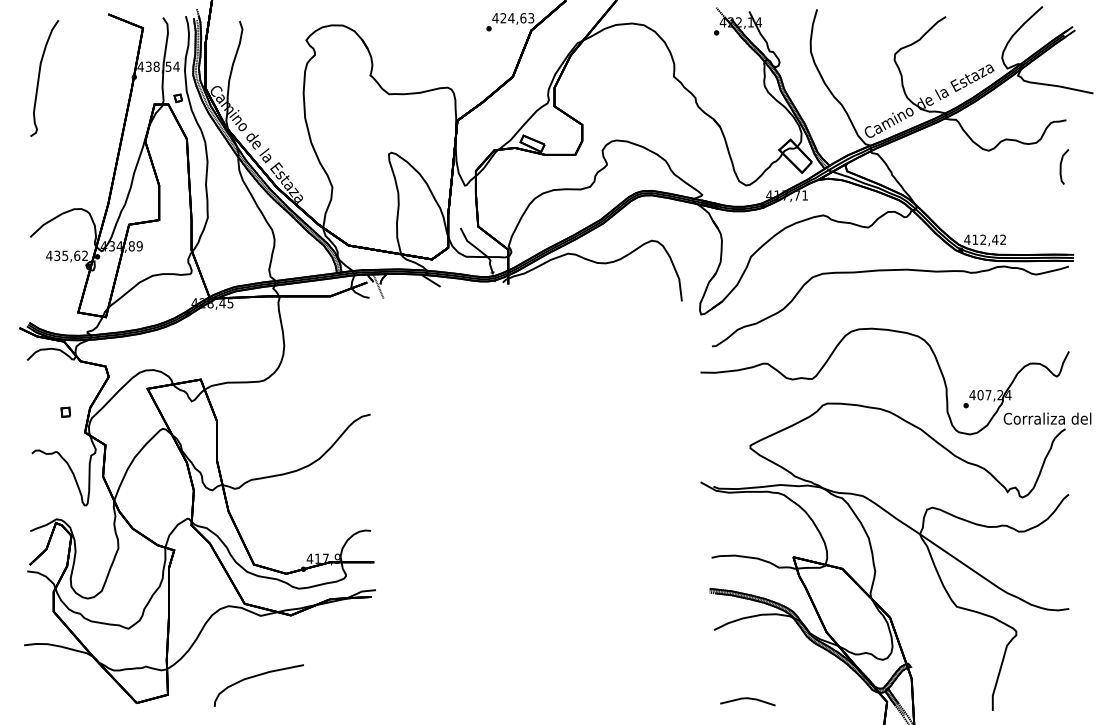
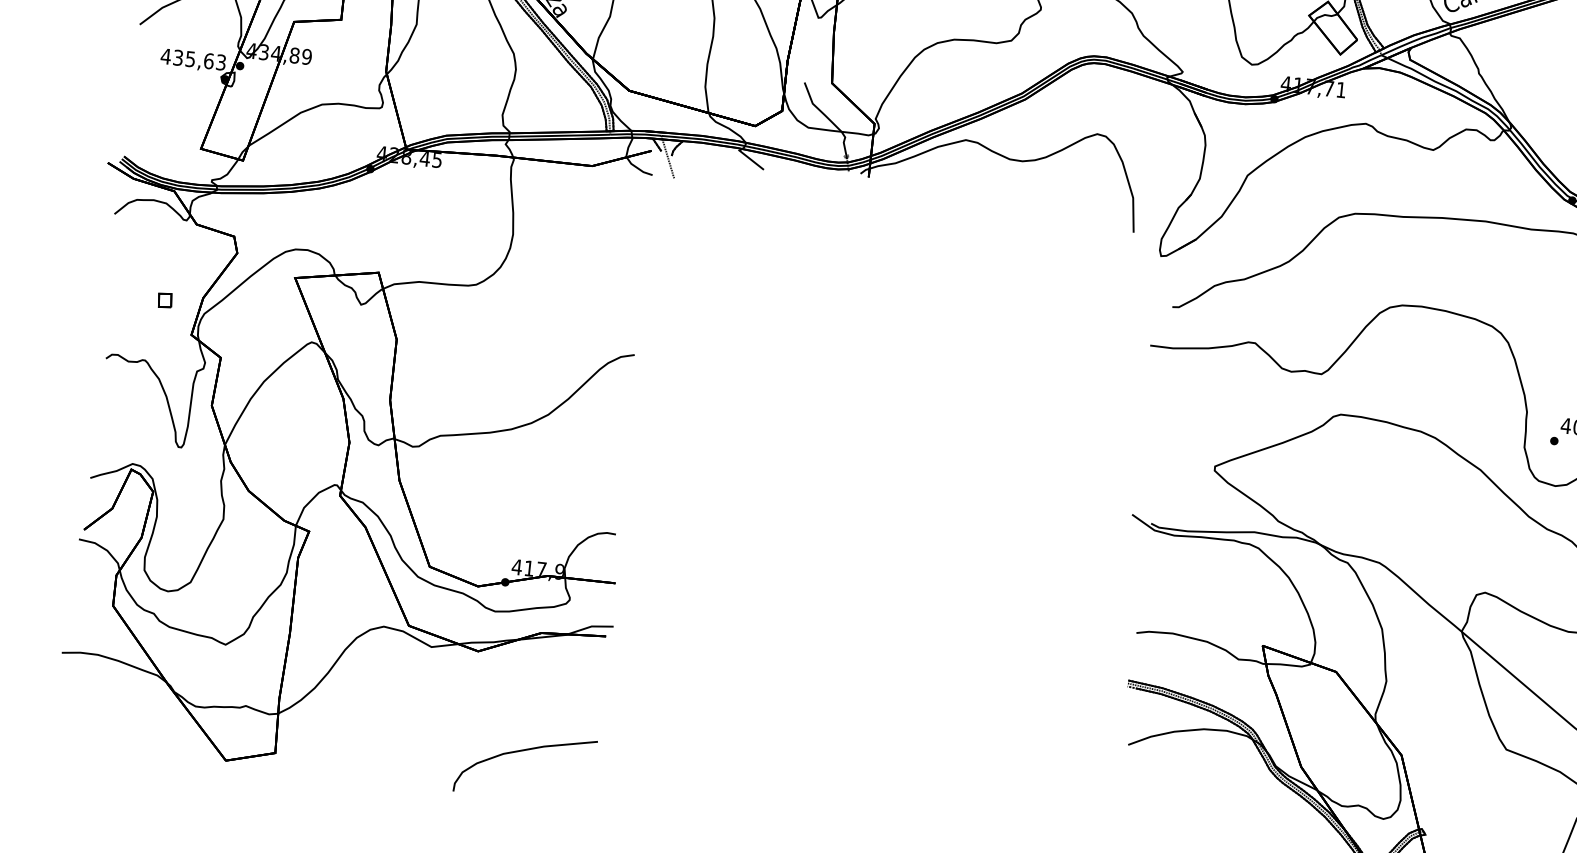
text: (85, 256) -> (221, 63), 435,62 -> 435,63
part: (254, 677) -> (519, 752), moved

